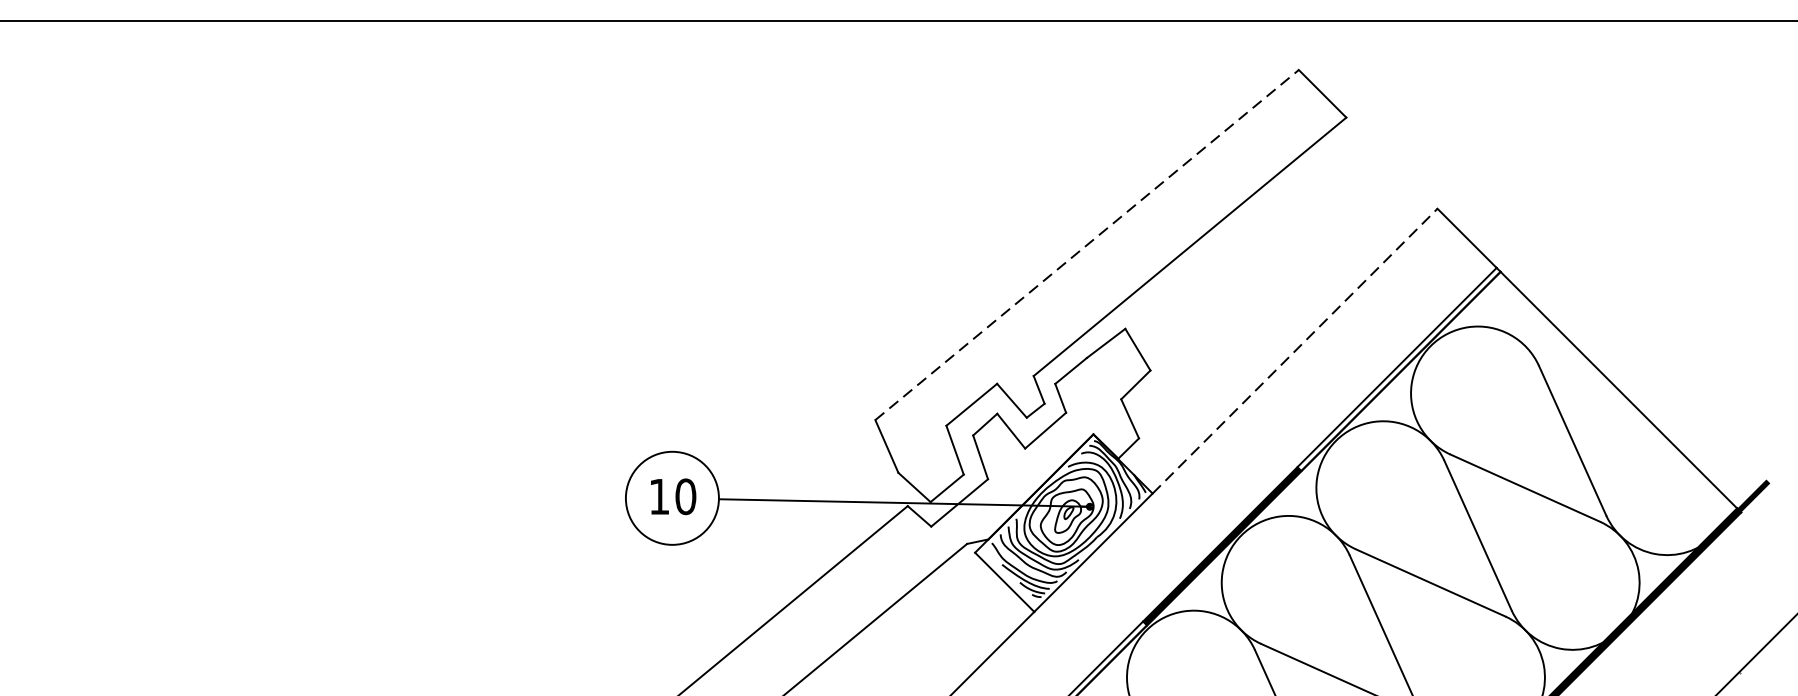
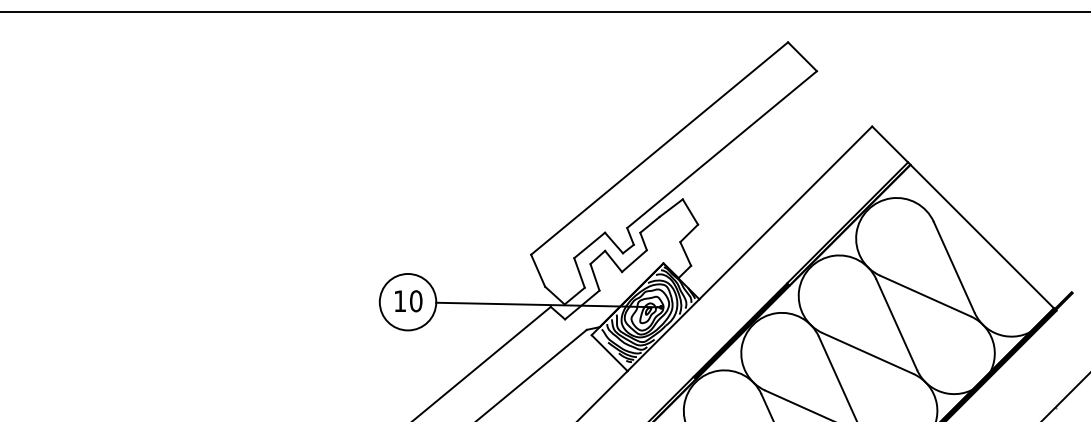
line: (1086, 244) -> (659, 148), dashed -> solid
line: (1296, 350) -> (786, 212), dashed -> solid

